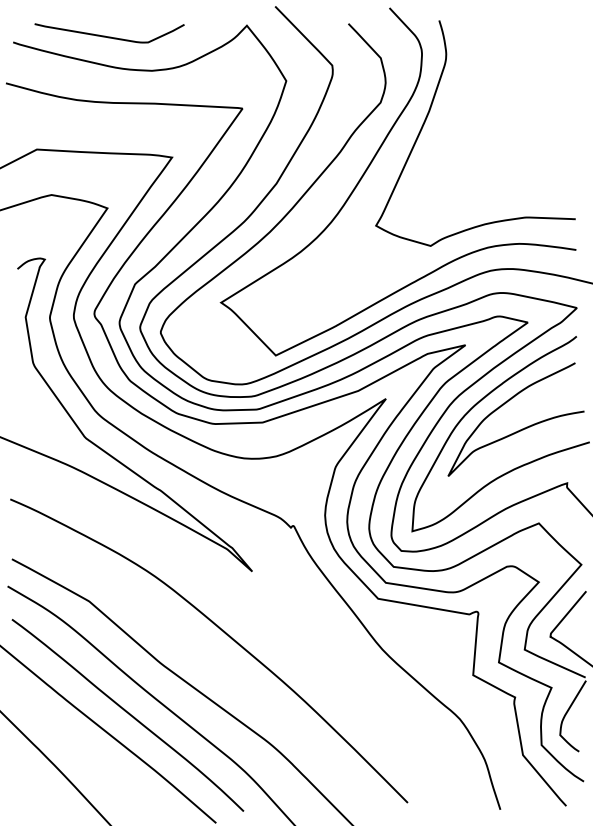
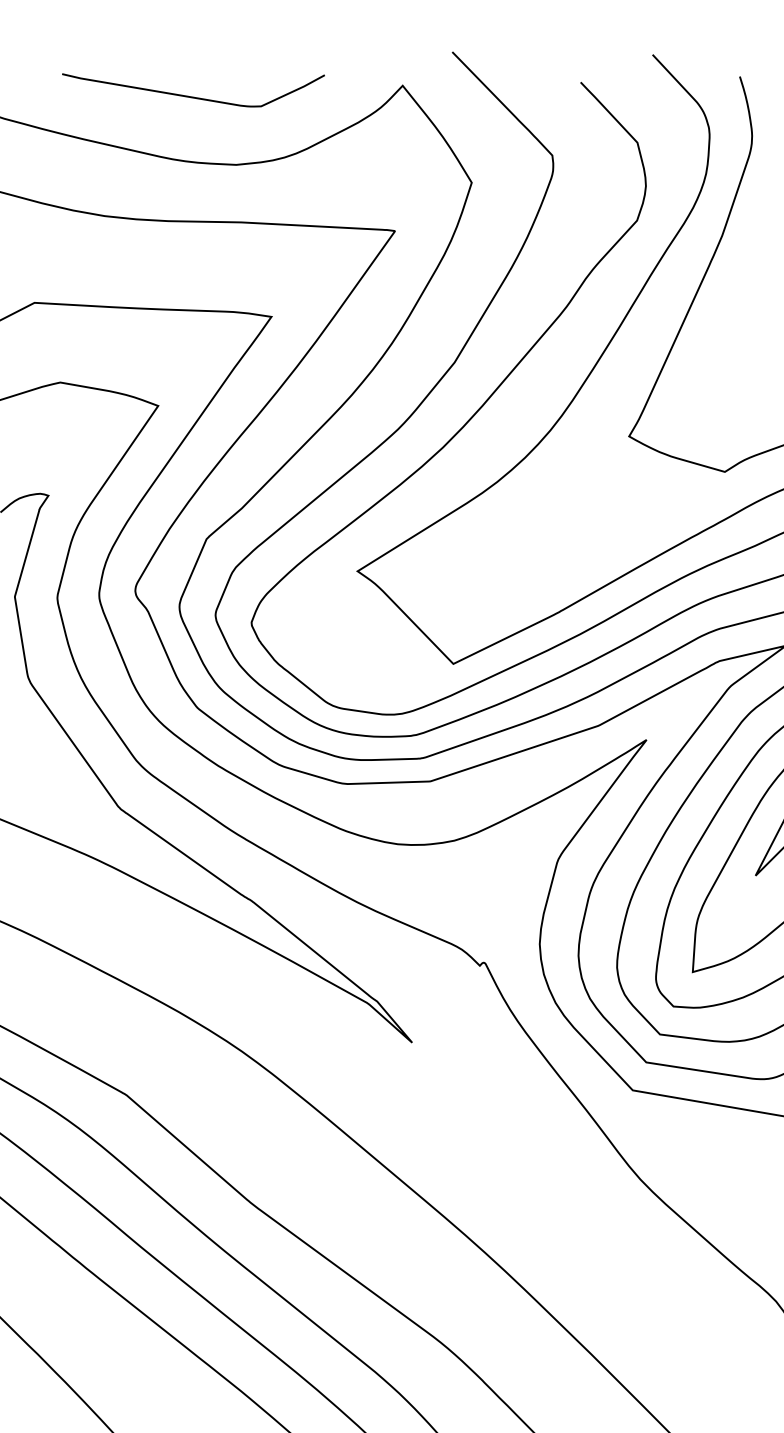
curve: (109, 36) -> (193, 95), moved

